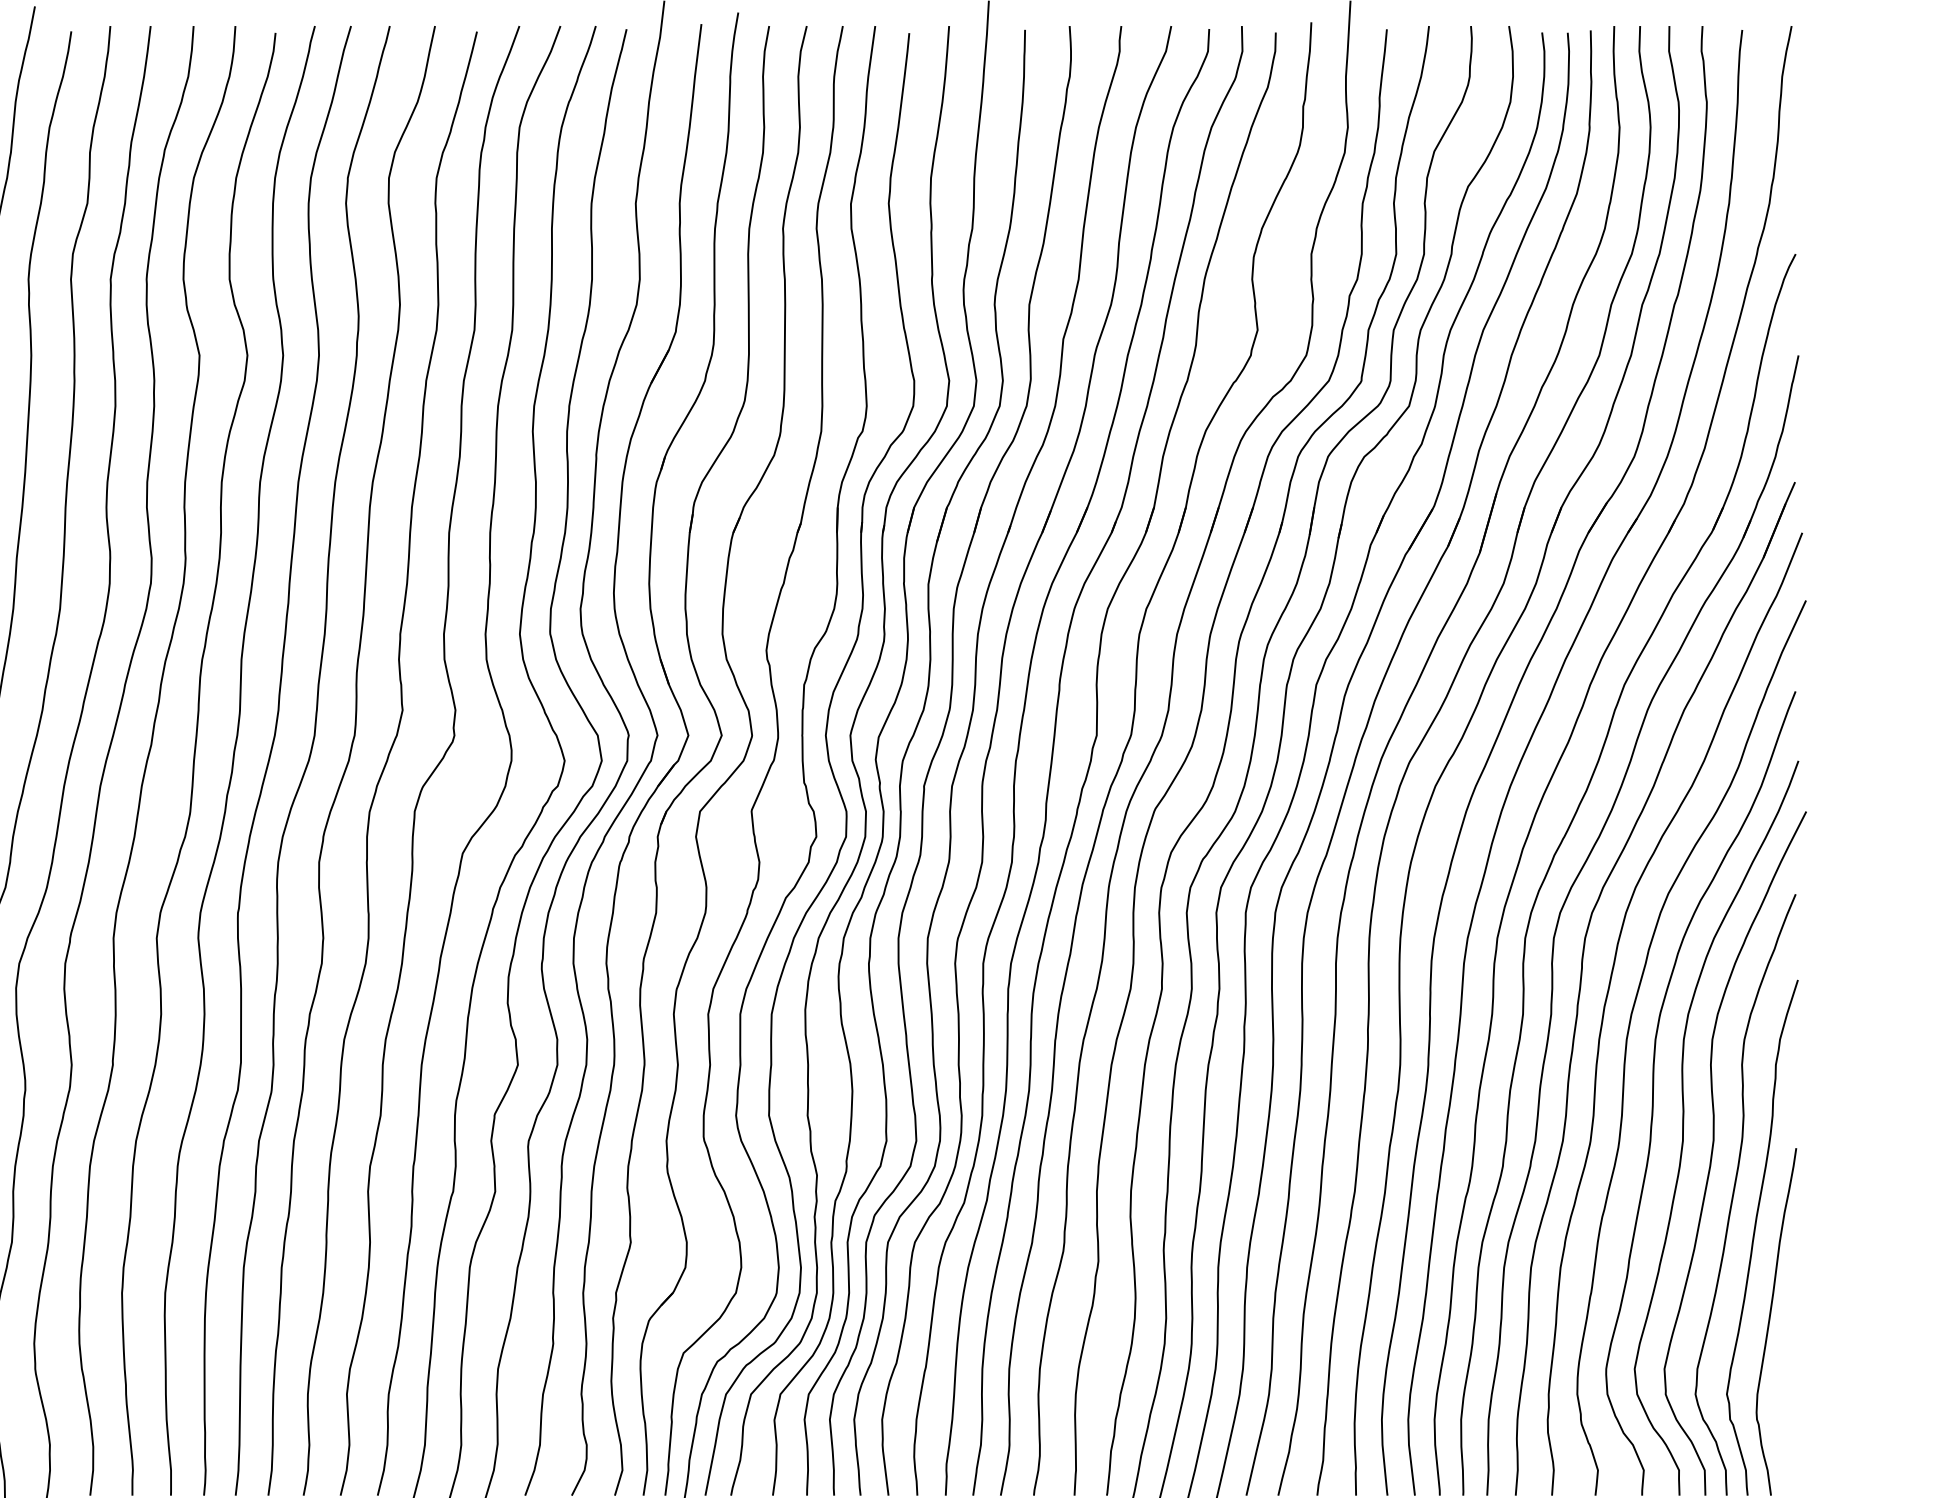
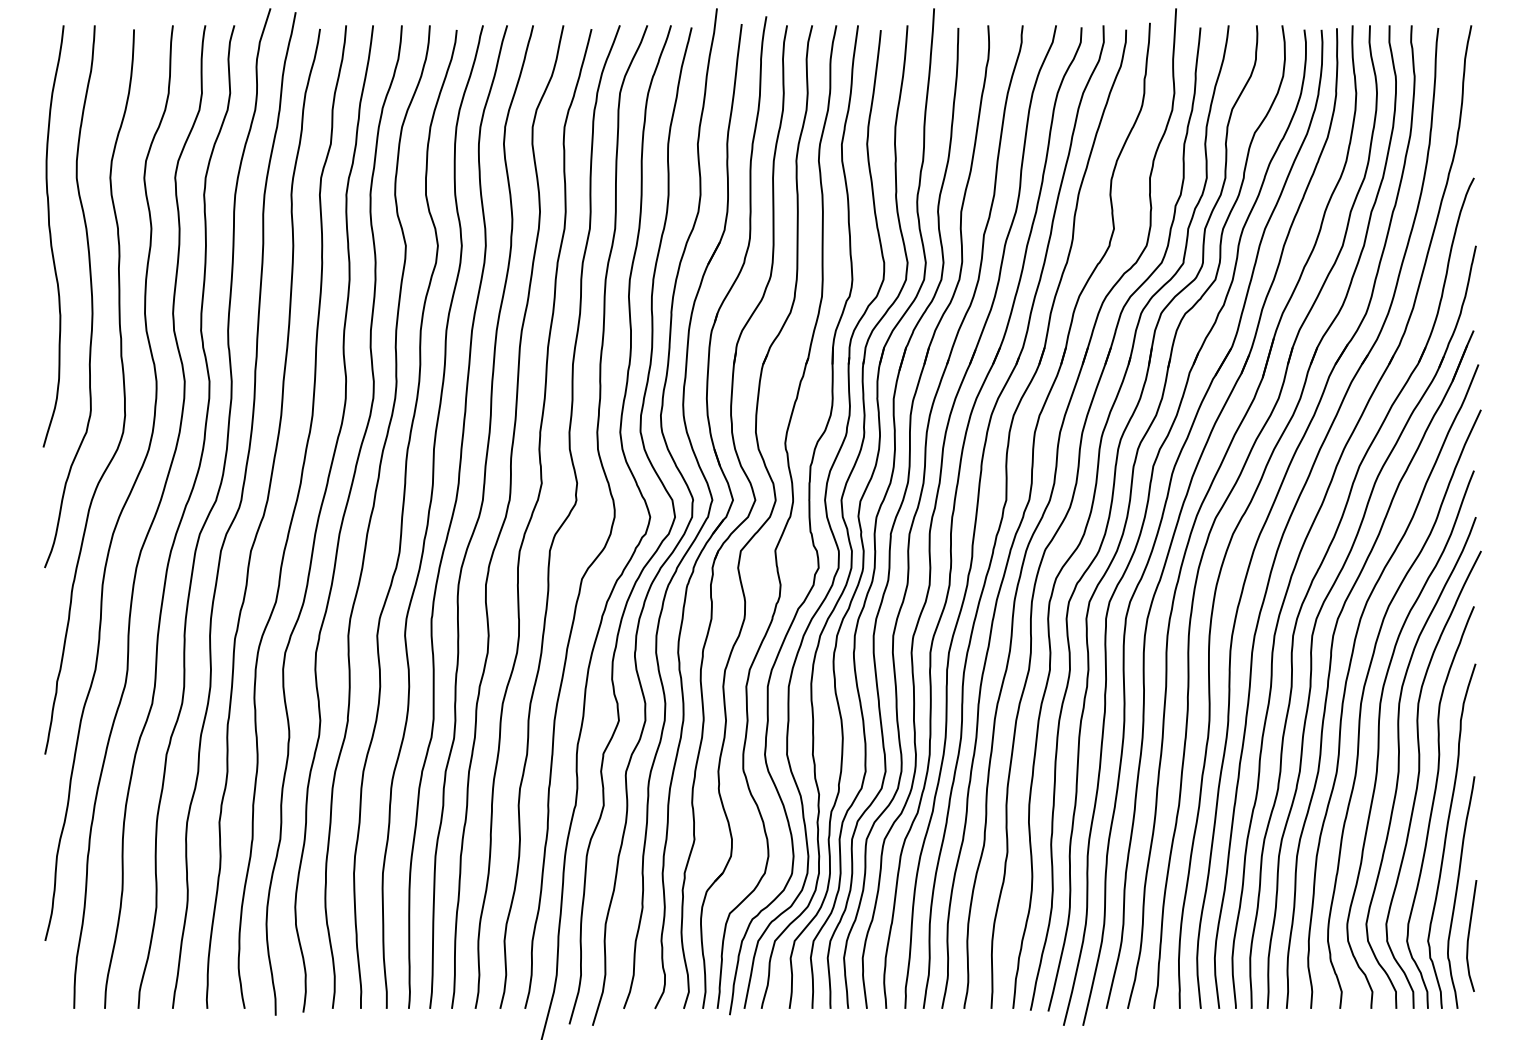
curve: (1788, 1386) -> (1469, 935), added

